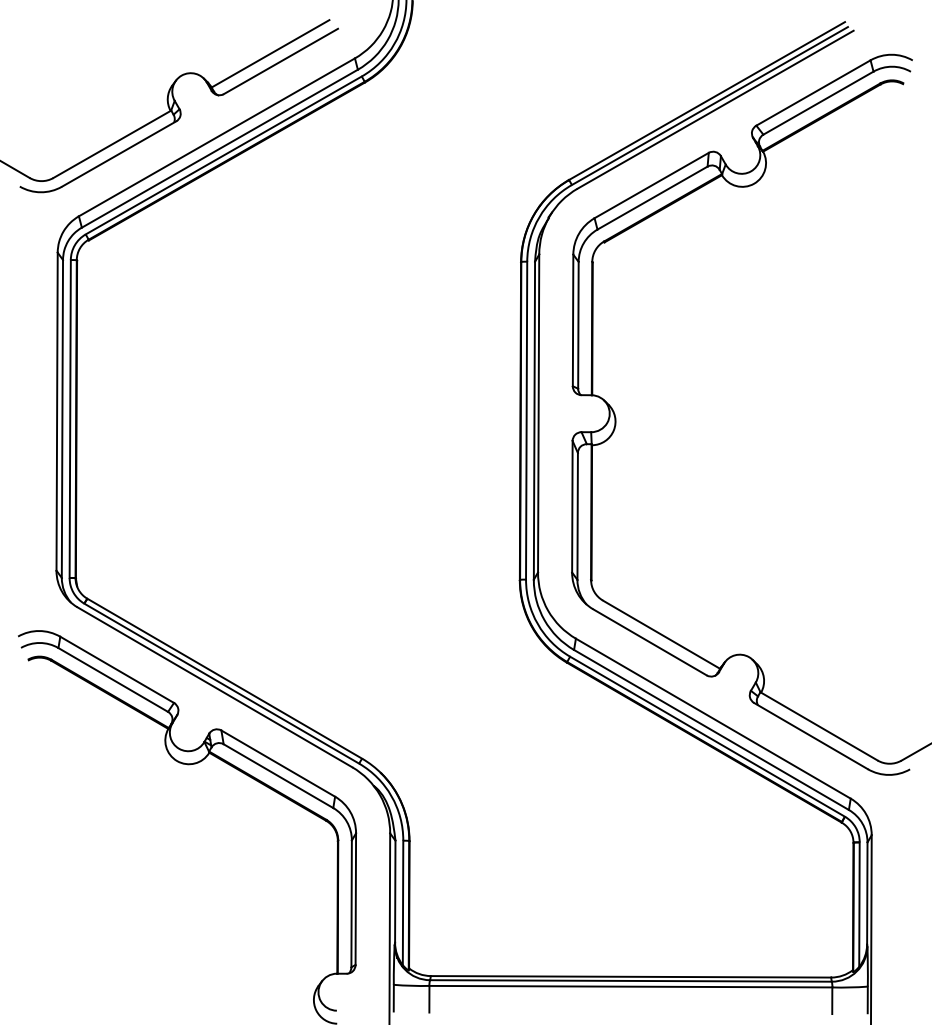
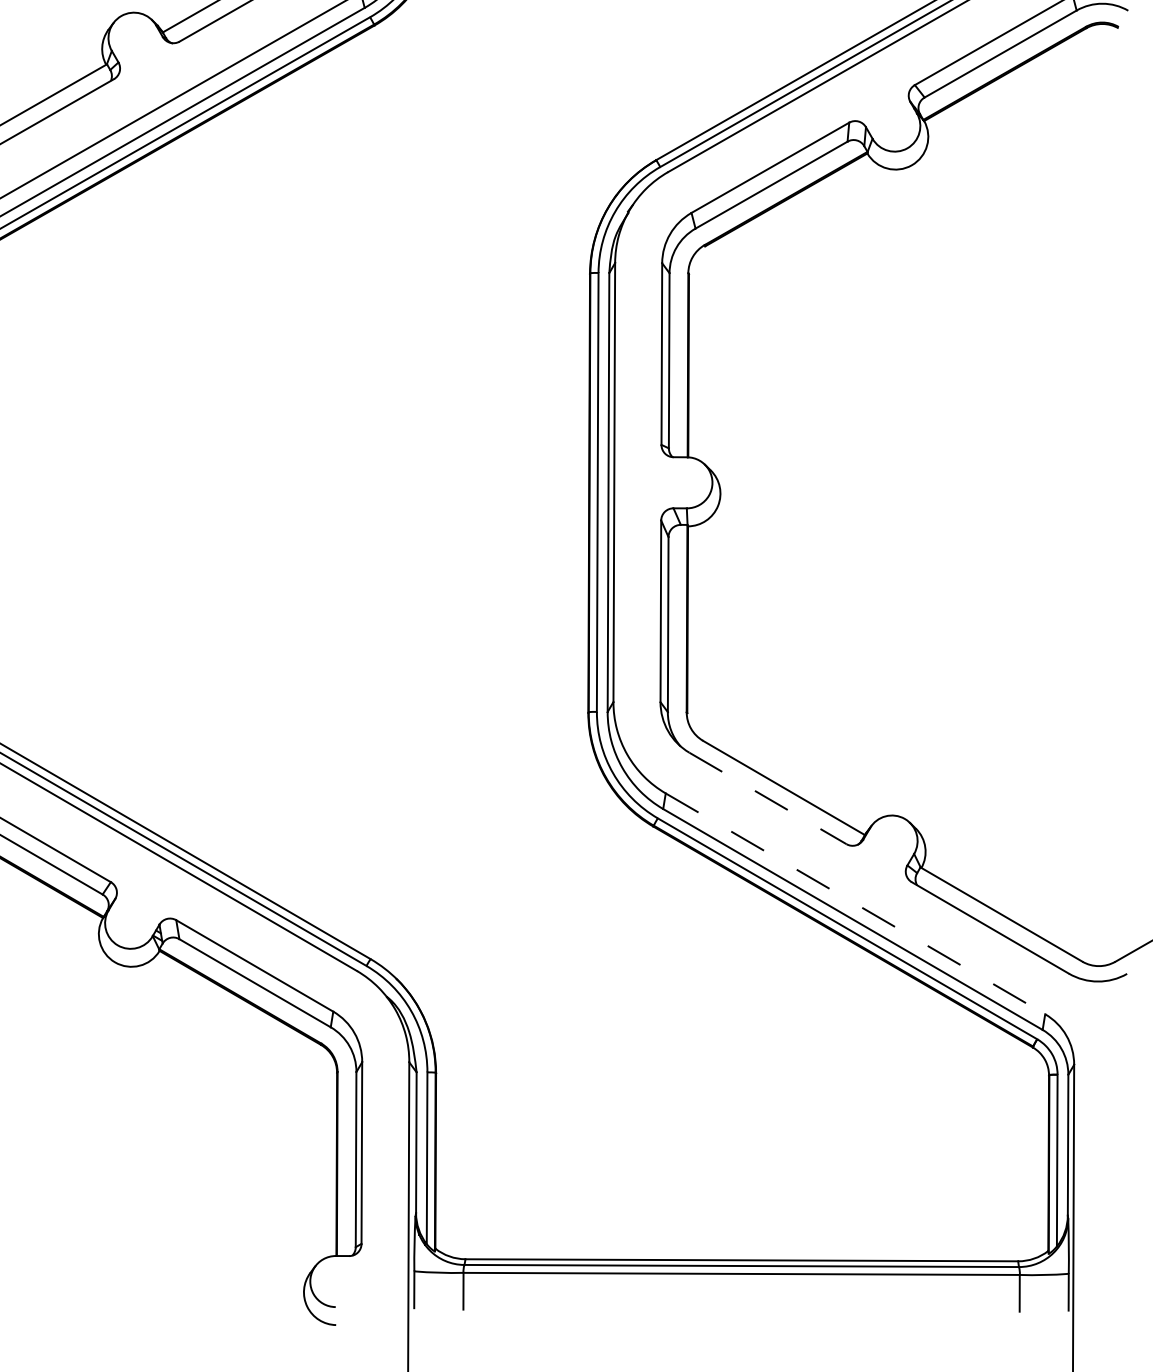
line: (649, 642) -> (767, 798), solid -> dashed
line: (713, 718) -> (855, 903), solid -> dashed

